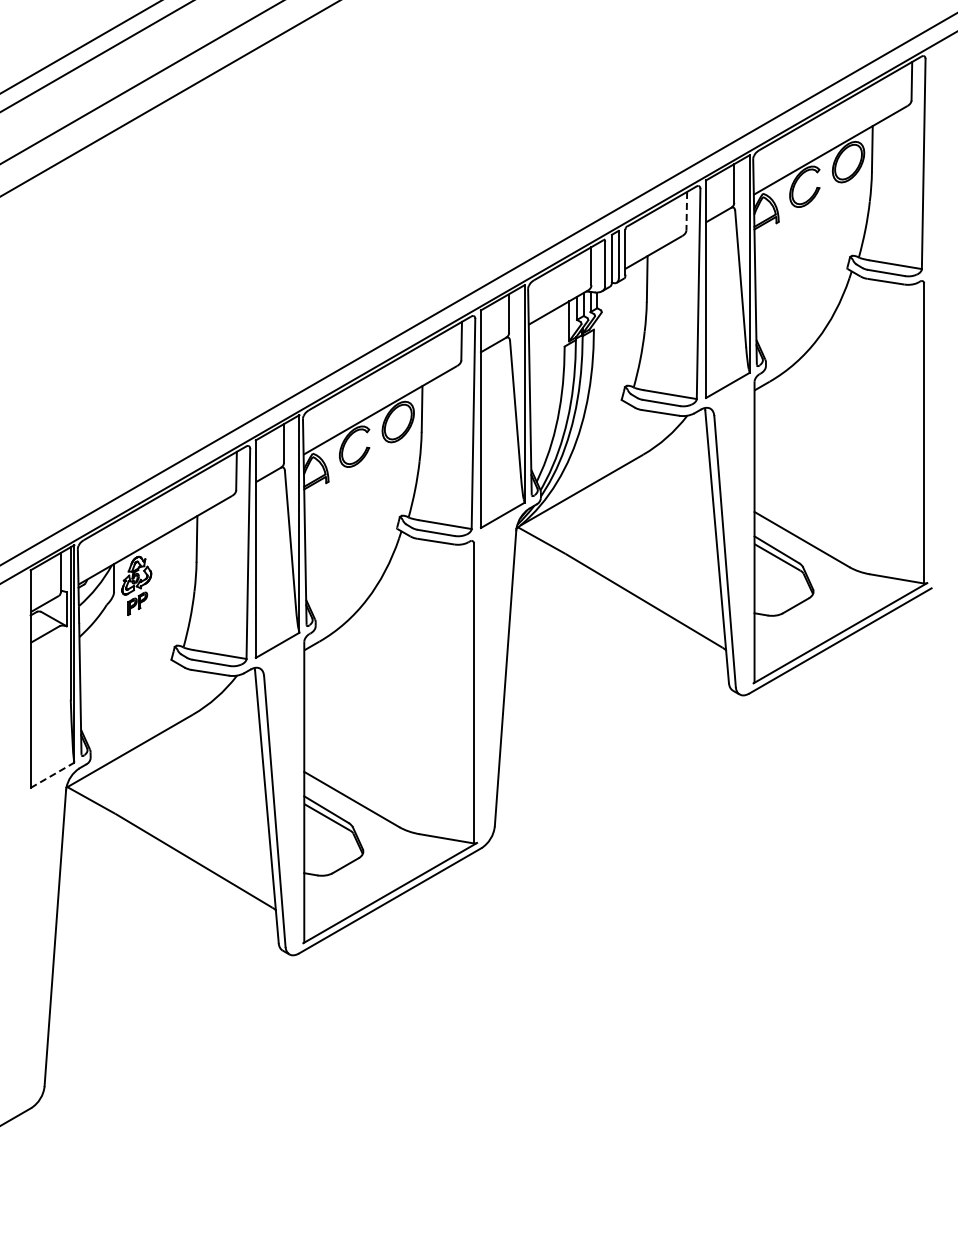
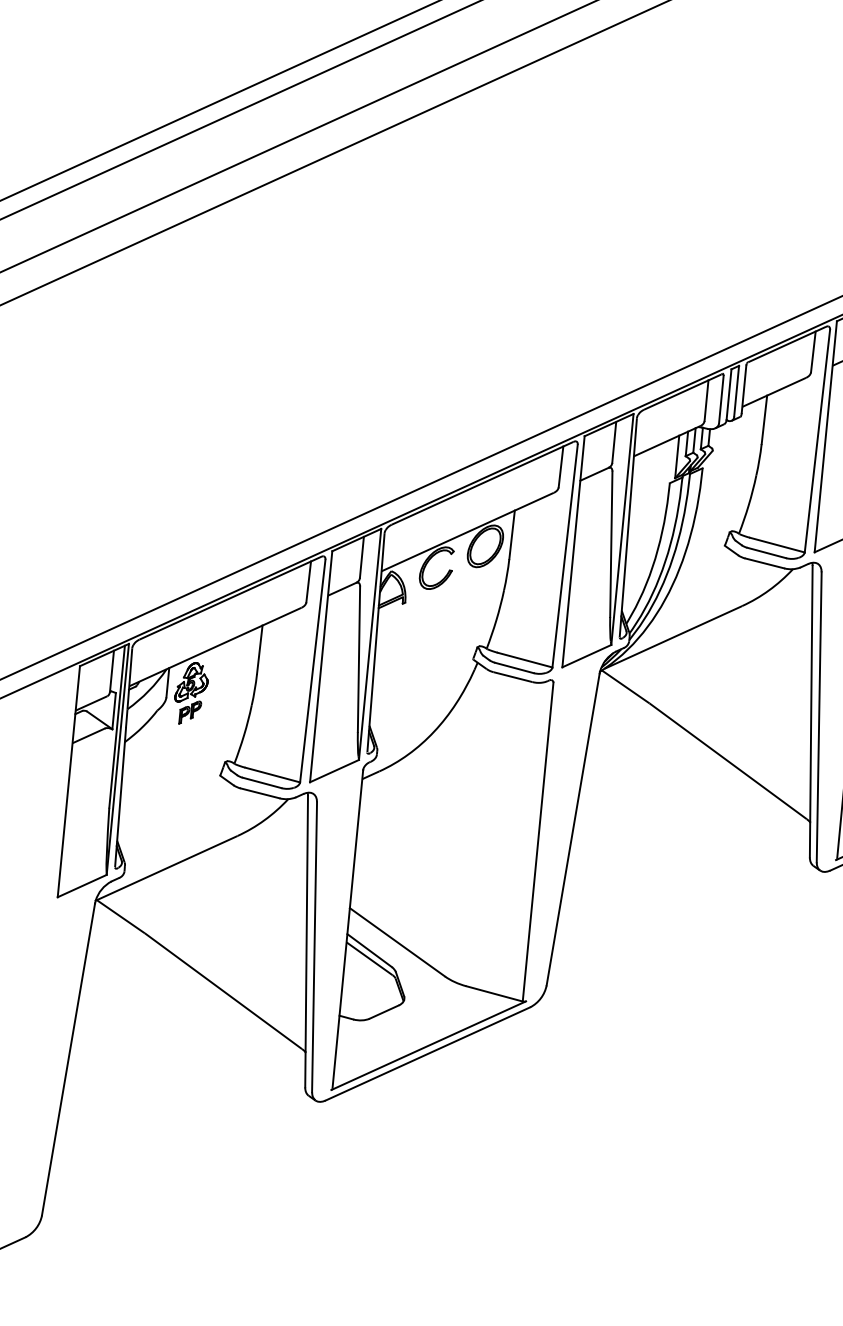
line: (686, 211) -> (813, 352), dashed -> solid
line: (52, 775) -> (82, 886), dashed -> solid

